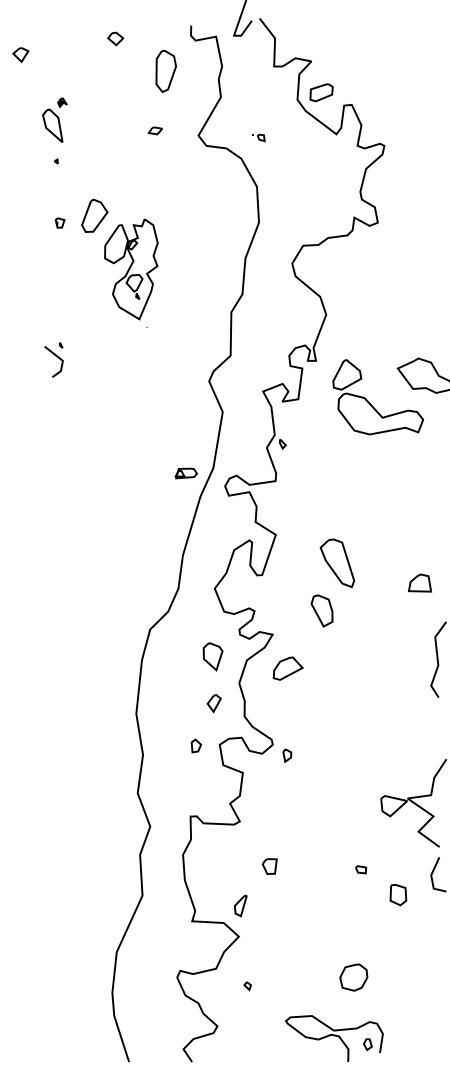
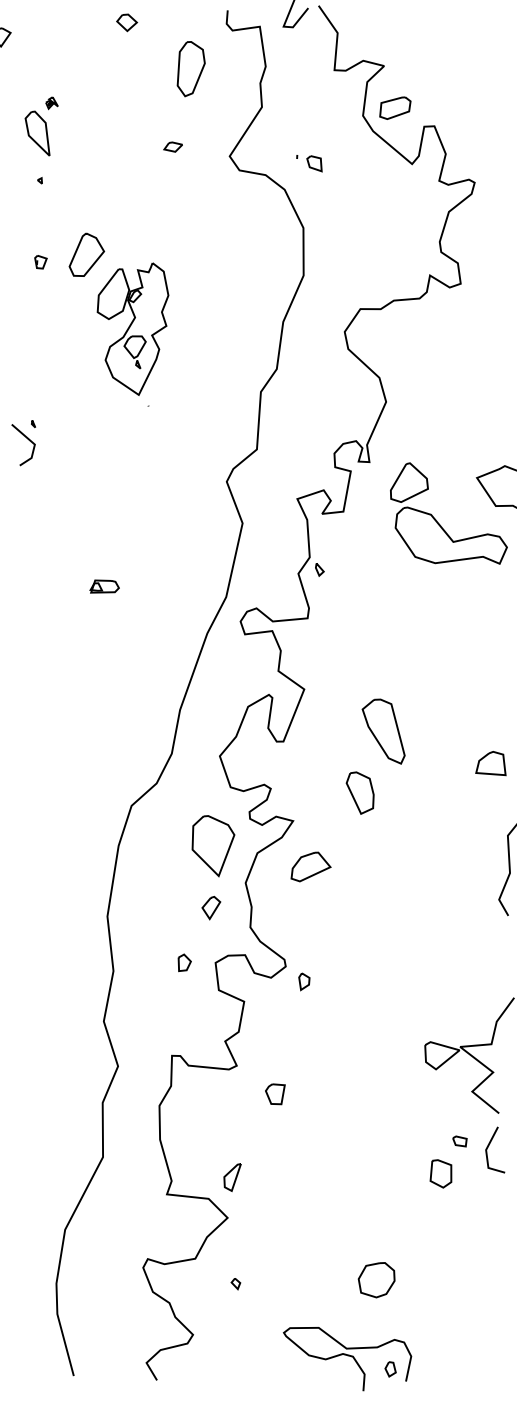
part: (258, 137) -> (308, 162), size x1.67
part: (185, 473) -> (103, 586), moved
part: (212, 656) -> (212, 845), size x1.67
part: (269, 866) -> (274, 1094), moved
part: (361, 869) -> (460, 1141), moved

